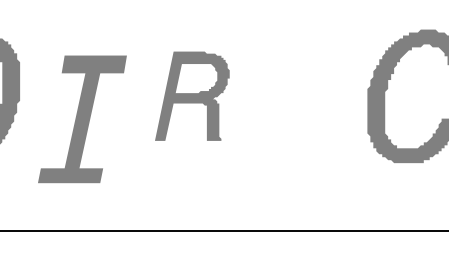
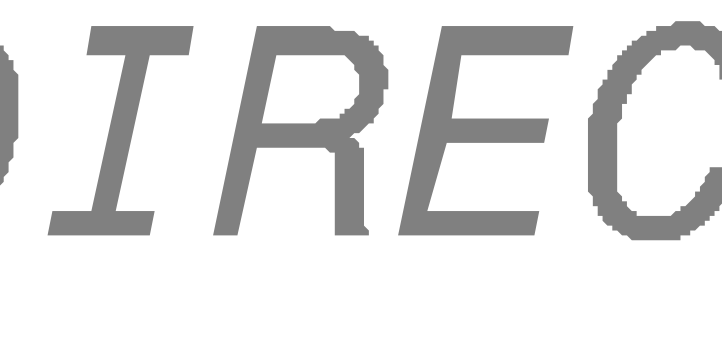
part: (192, 95) -> (301, 129), size x1.43
fill: (304, 96) -> (484, 130), added
part: (82, 118) -> (120, 129), moved

